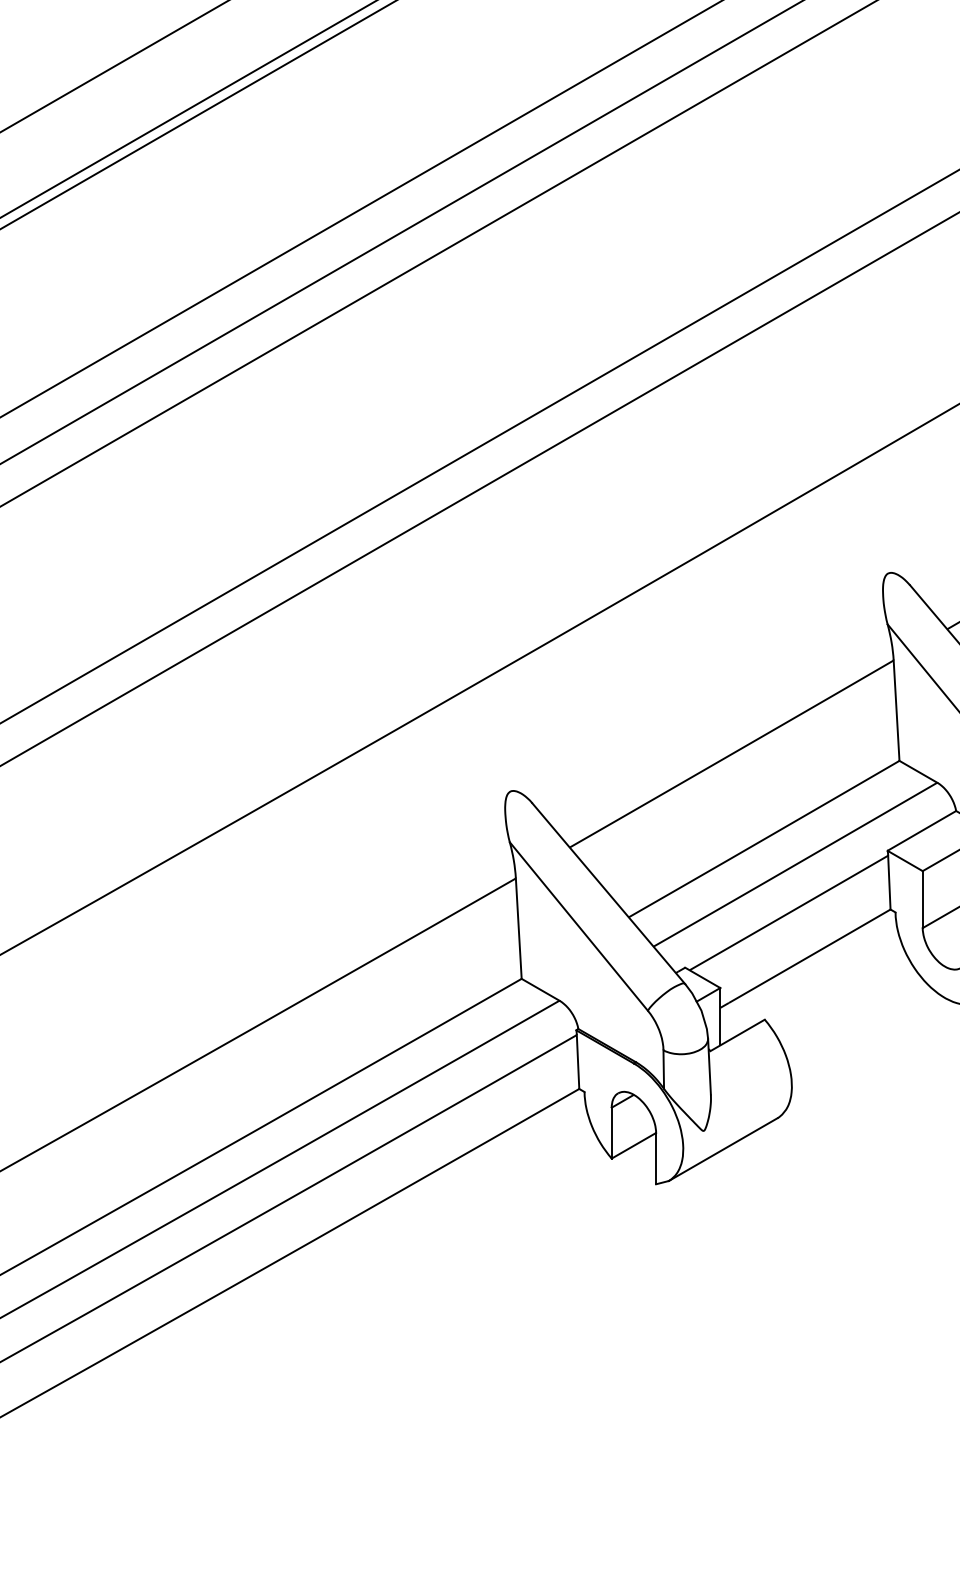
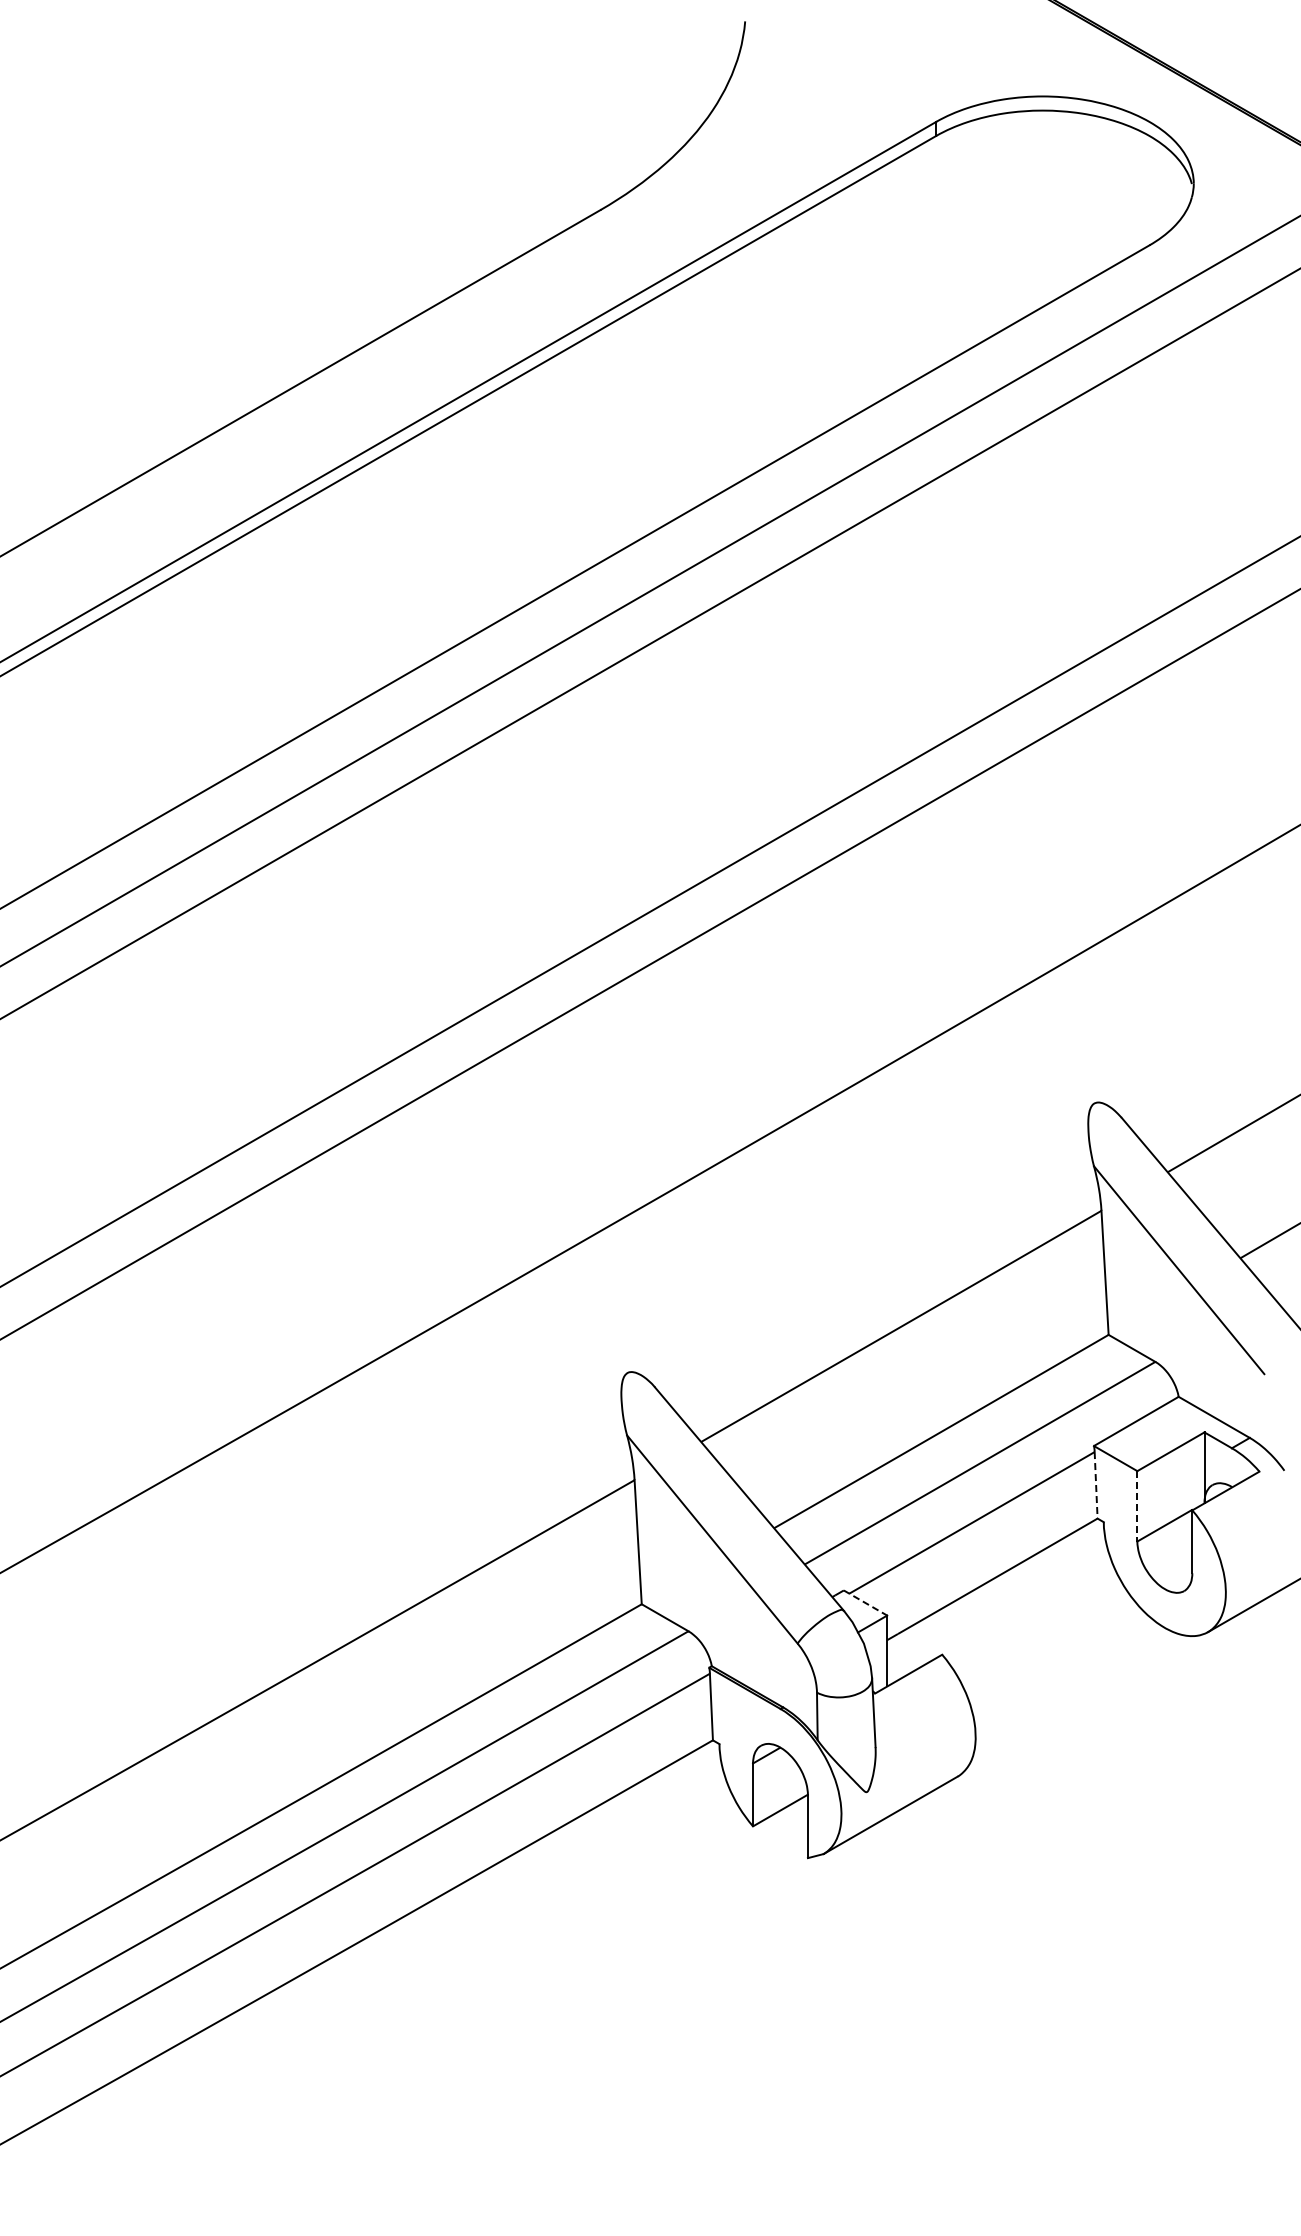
line: (889, 882) -> (1096, 1485), solid -> dashed
line: (922, 899) -> (1137, 1506), solid -> dashed
line: (702, 978) -> (865, 1603), solid -> dashed

